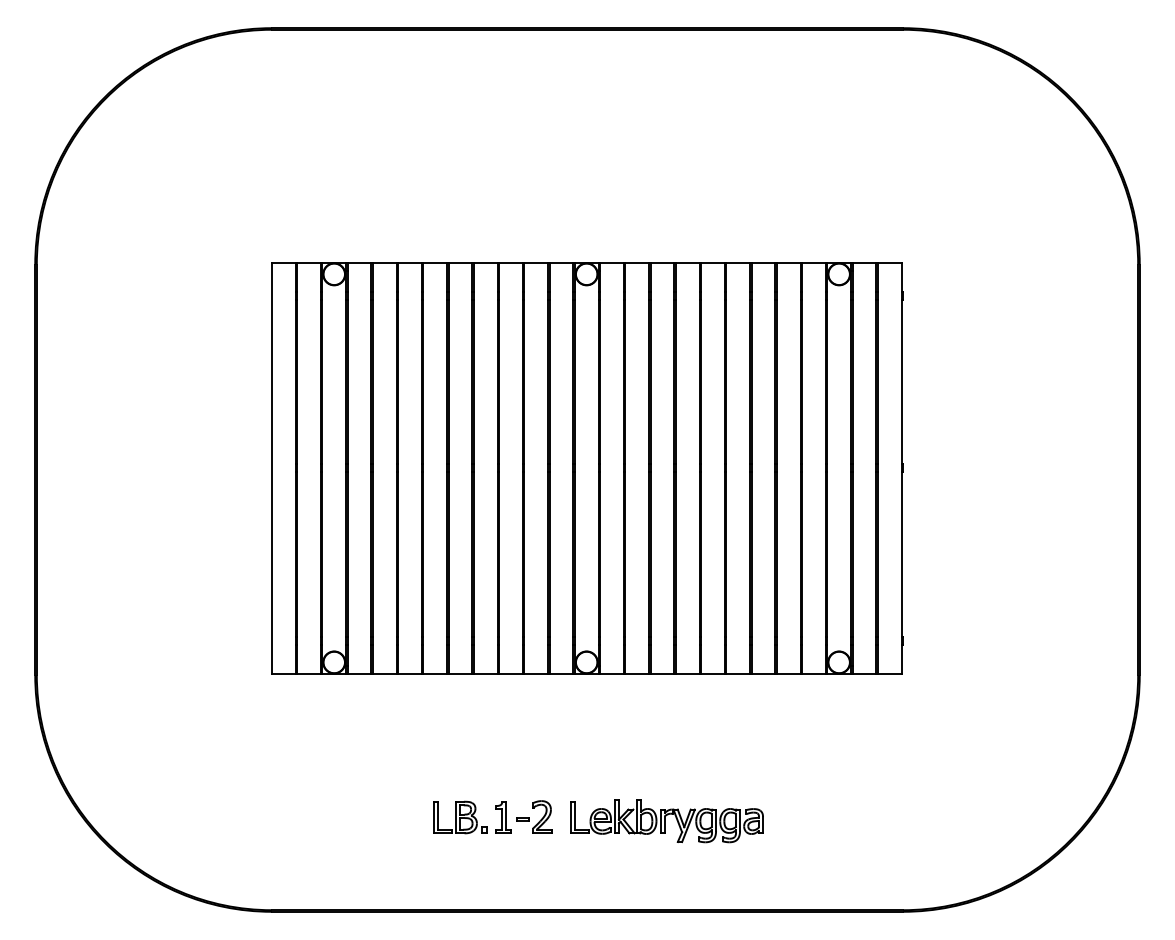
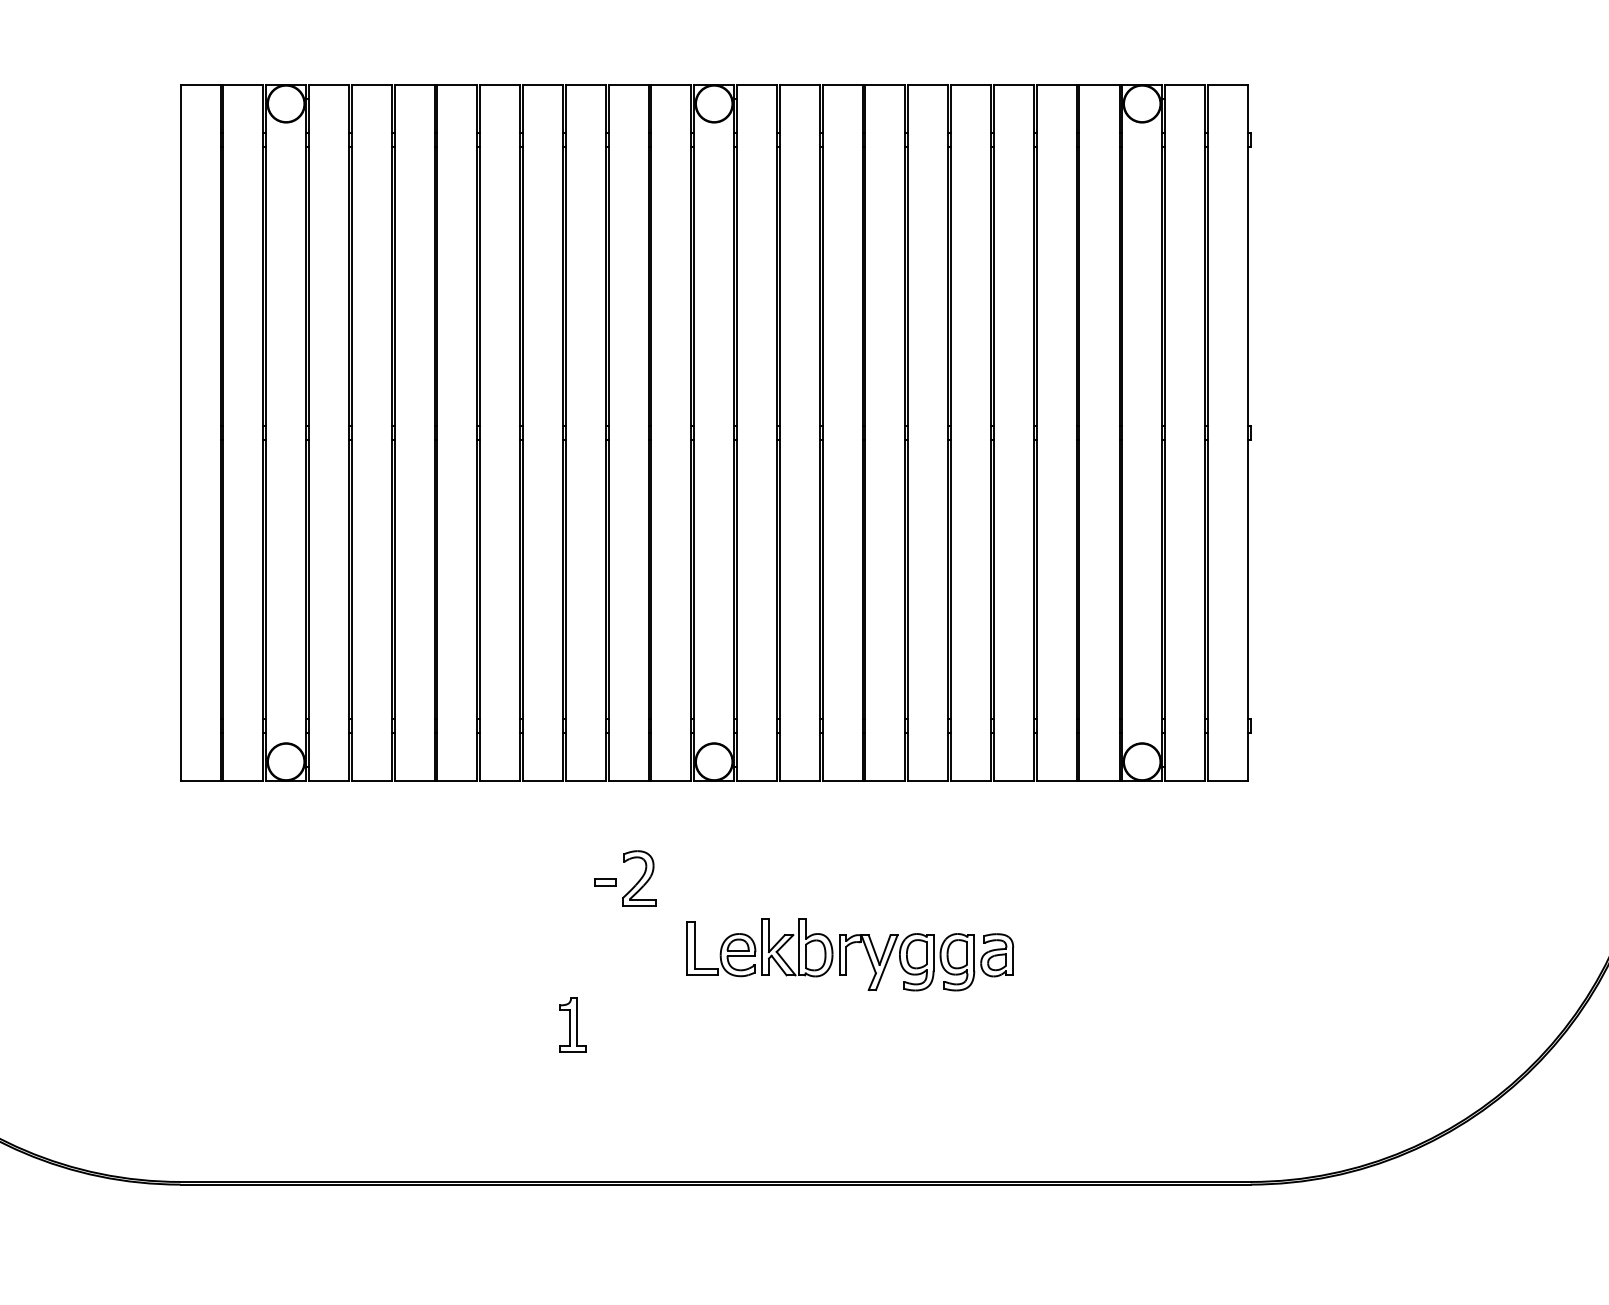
part: (534, 816) -> (625, 877), moved
part: (460, 817) -> (500, 1024), removed
part: (666, 821) -> (849, 955), moved

